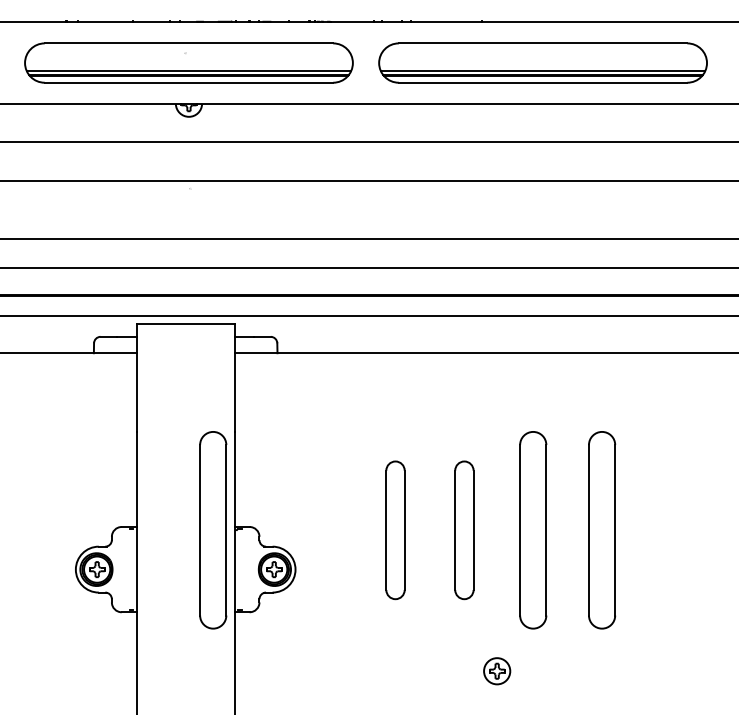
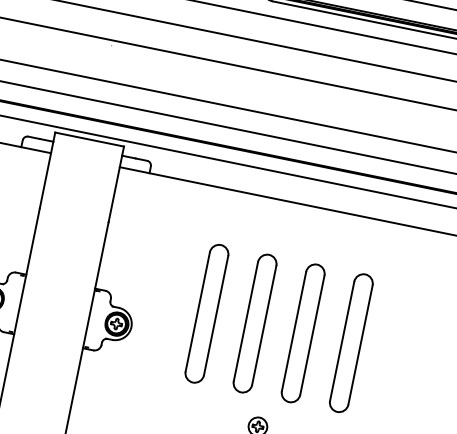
part: (213, 530) -> (79, 288), removed
part: (395, 530) -> (206, 313), size x1.43
part: (464, 530) -> (255, 323), size x1.43

